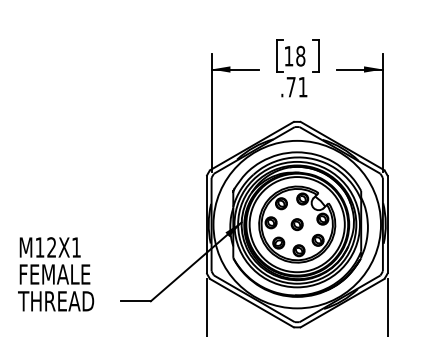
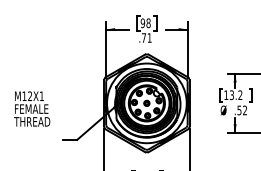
text: (288, 56) -> (142, 23), 18 -> 98
text: (56, 273) -> (32, 108), moved

